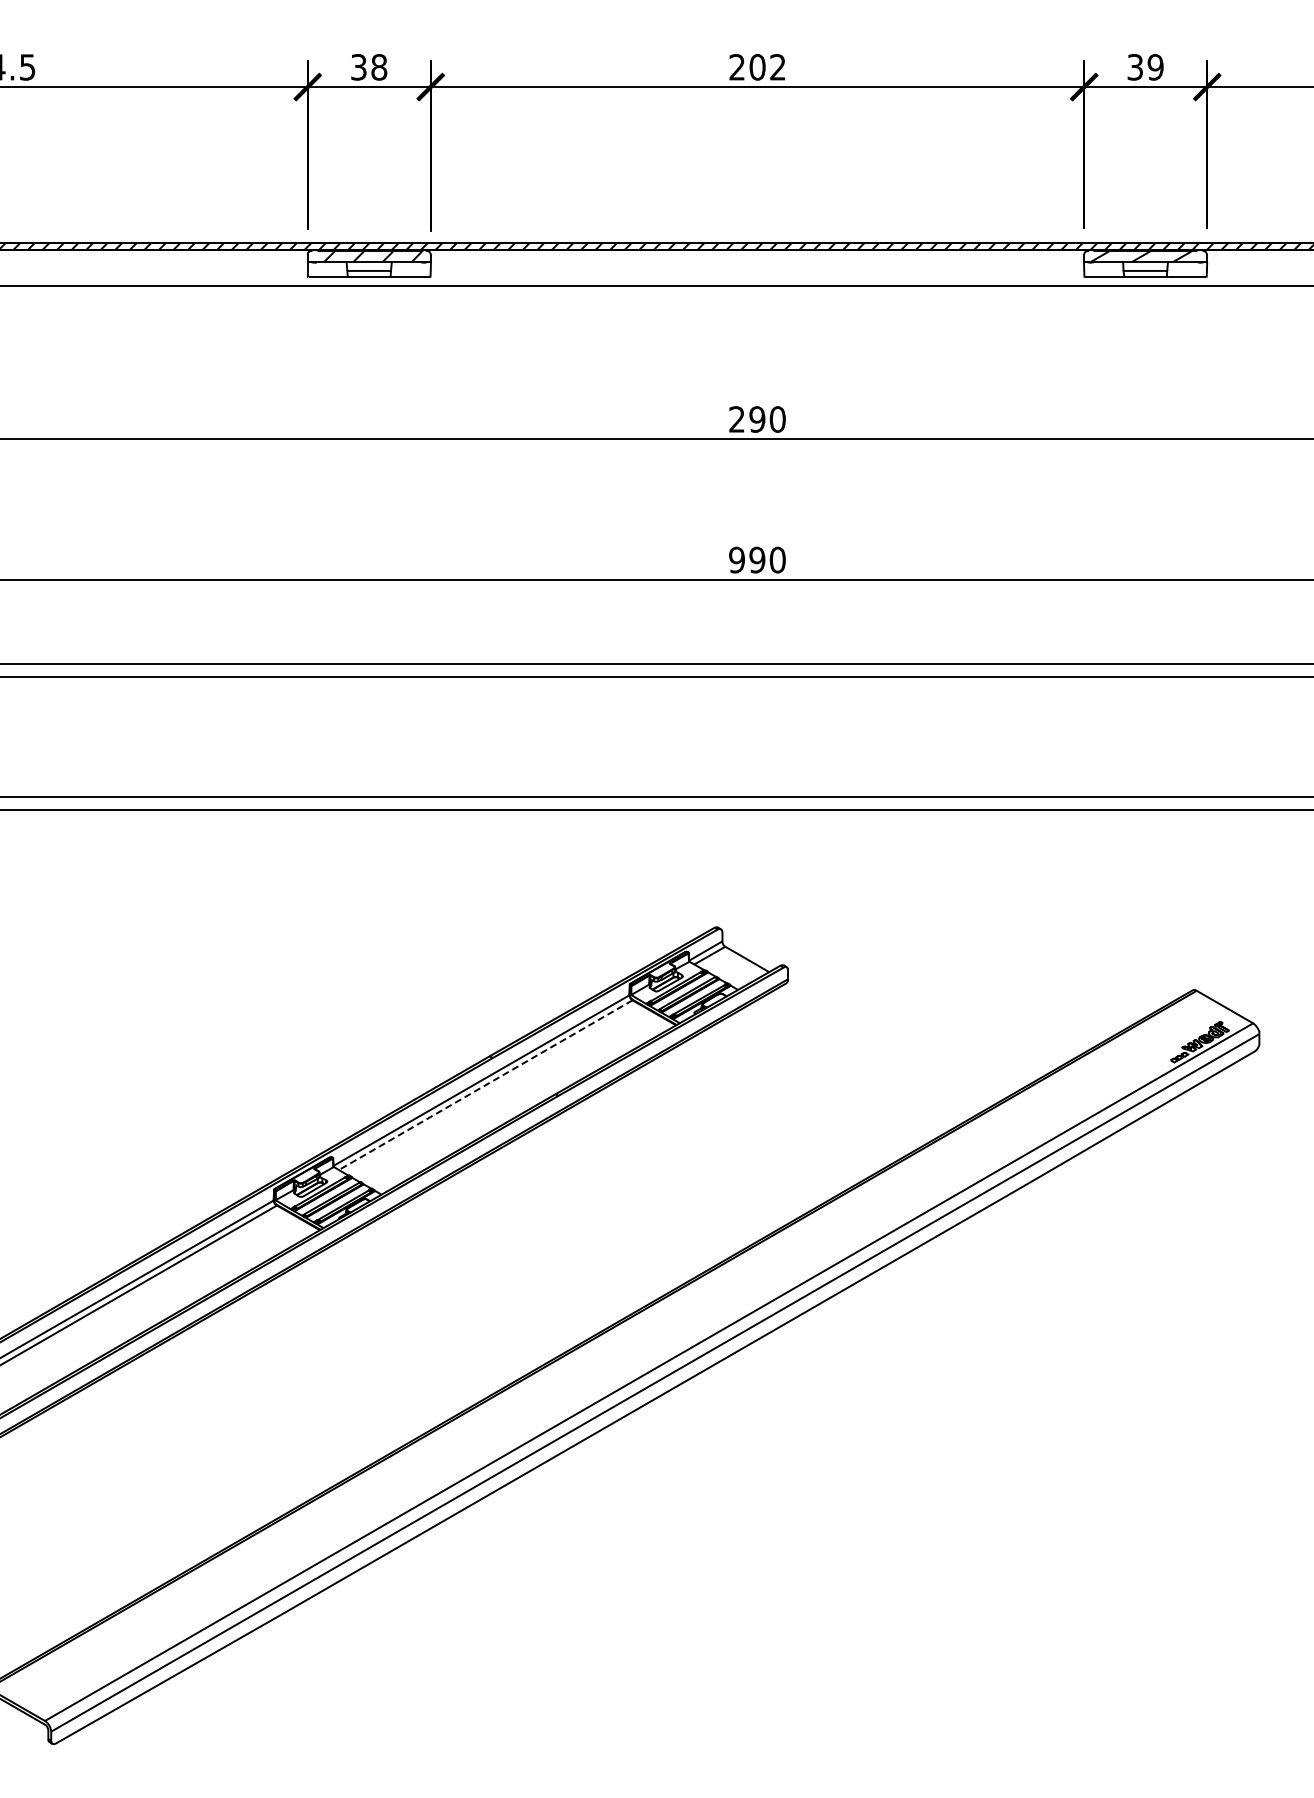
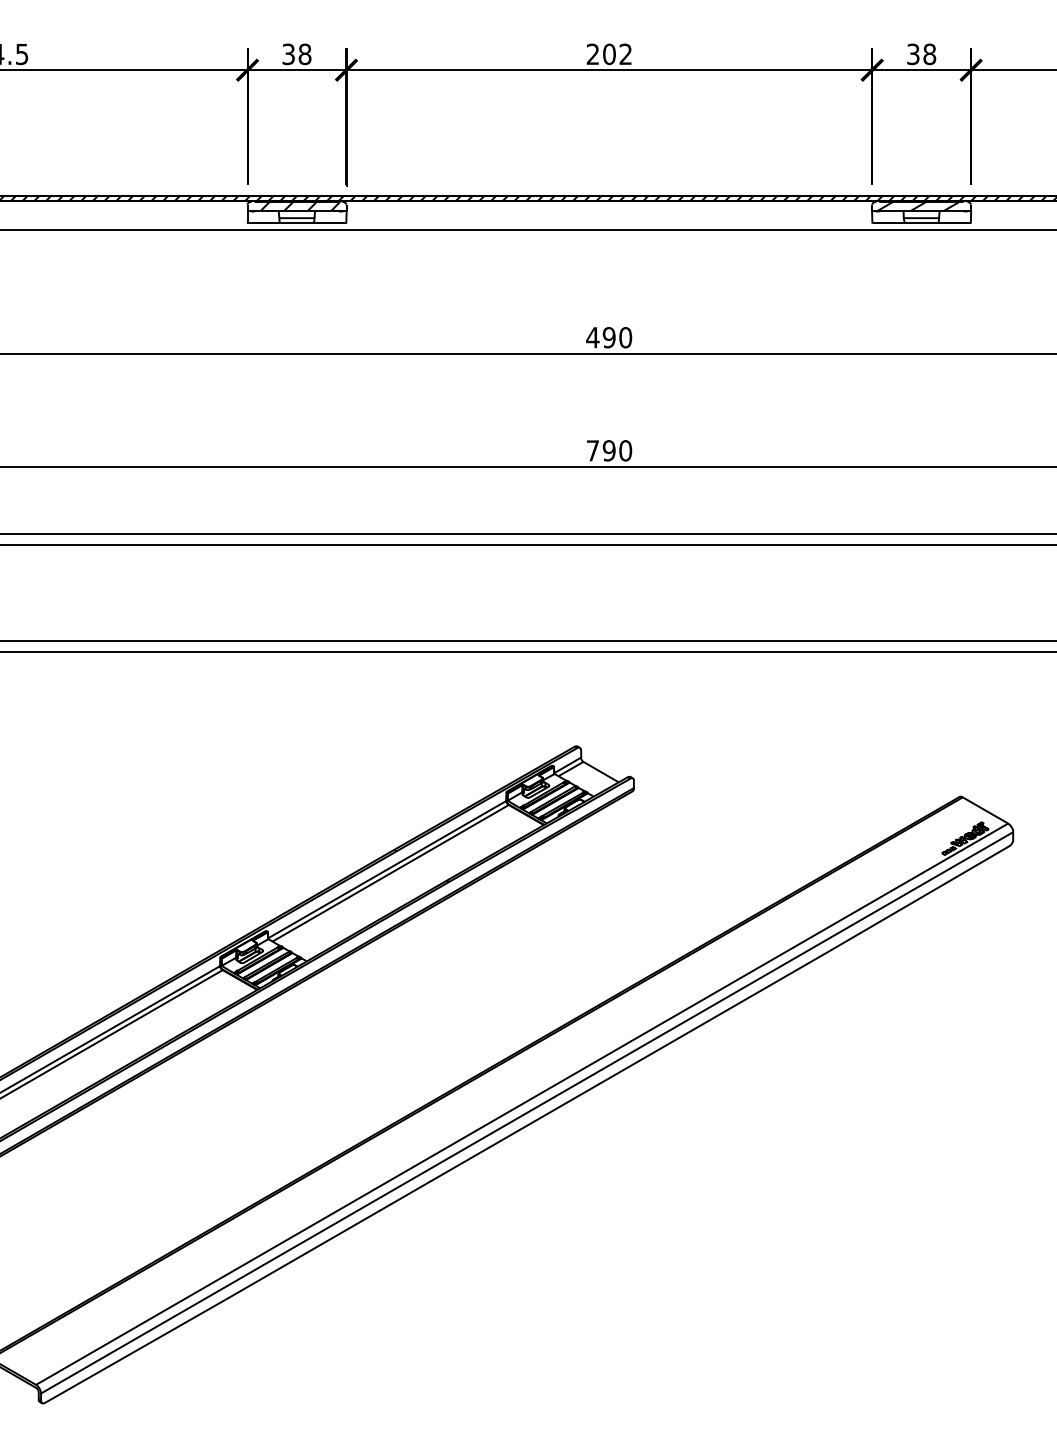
text: (1155, 67) -> (929, 54), 39 -> 38
text: (736, 419) -> (592, 337), 290 -> 490
text: (736, 559) -> (592, 450), 990 -> 790
line: (485, 1085) -> (390, 873), dashed -> solid

